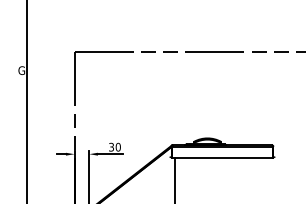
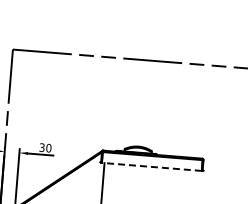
line: (221, 157) -> (150, 166), solid -> dashed

